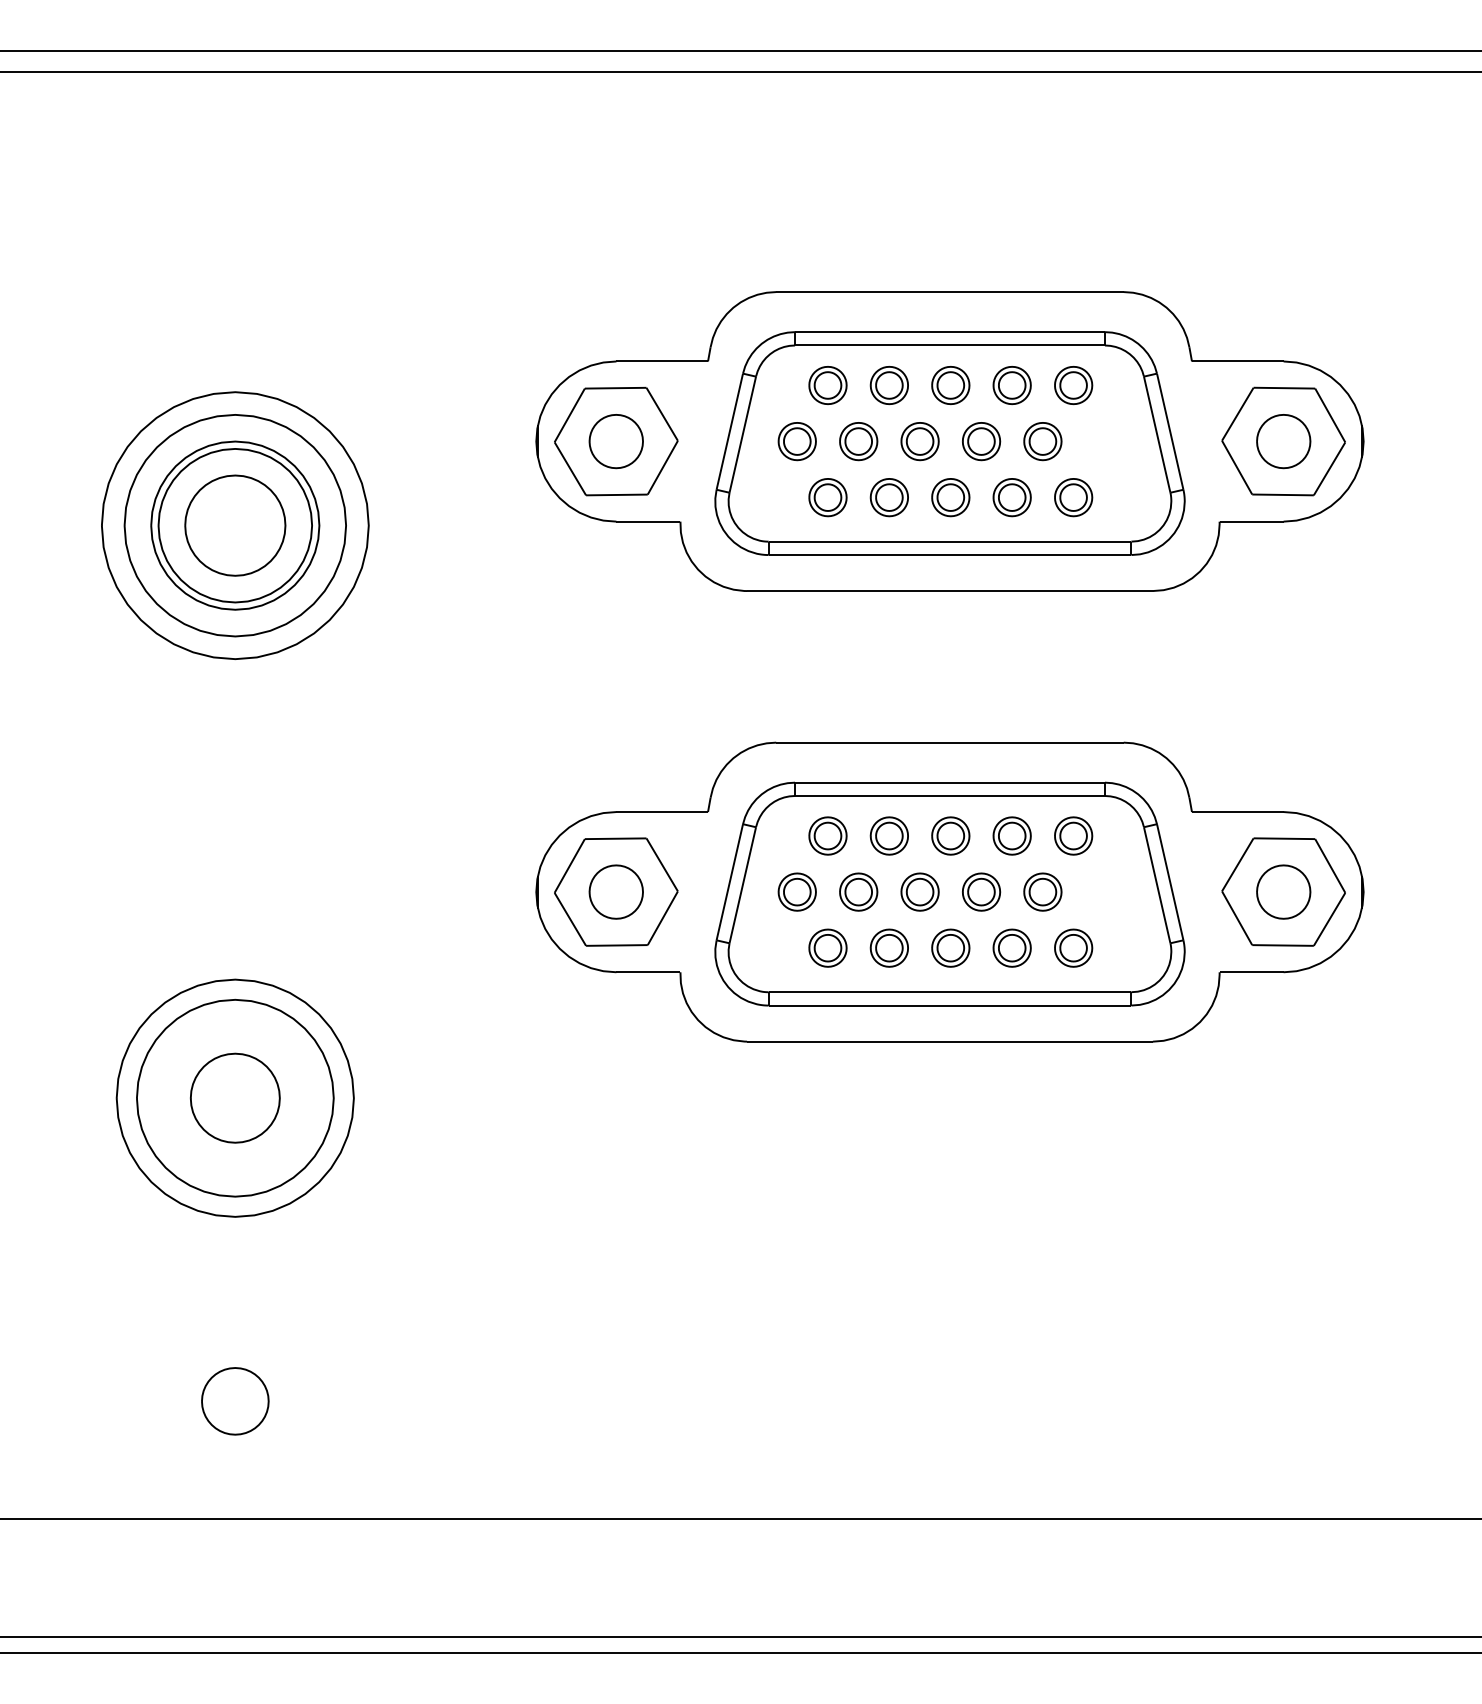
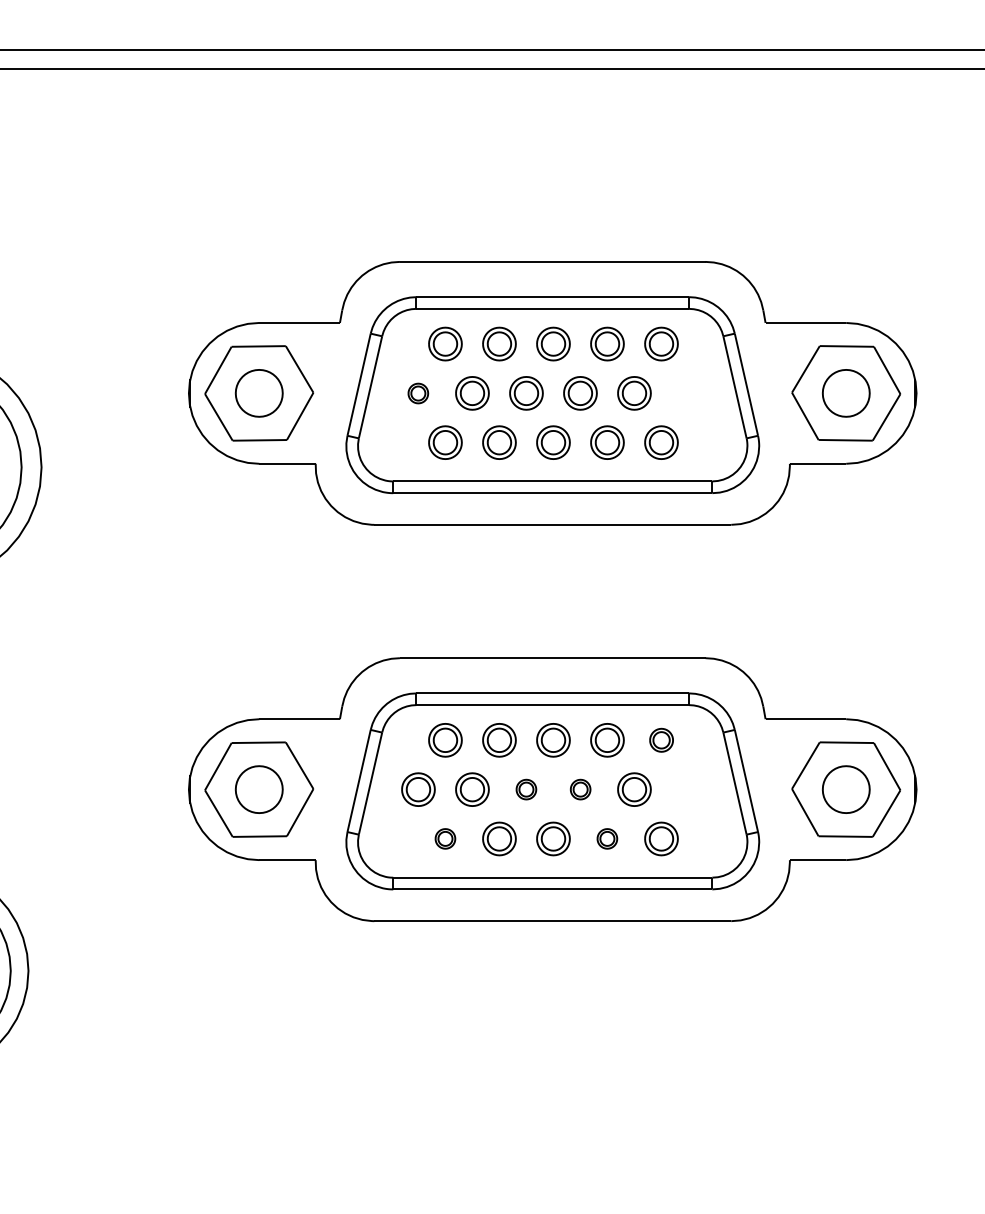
part: (796, 441) -> (417, 393), size x0.6
part: (1073, 835) -> (661, 739), size x0.7
part: (919, 891) -> (525, 789), size x0.6
part: (981, 891) -> (580, 789), size x0.6
part: (827, 947) -> (445, 838), size x0.6
part: (1011, 947) -> (606, 838), size x0.6

